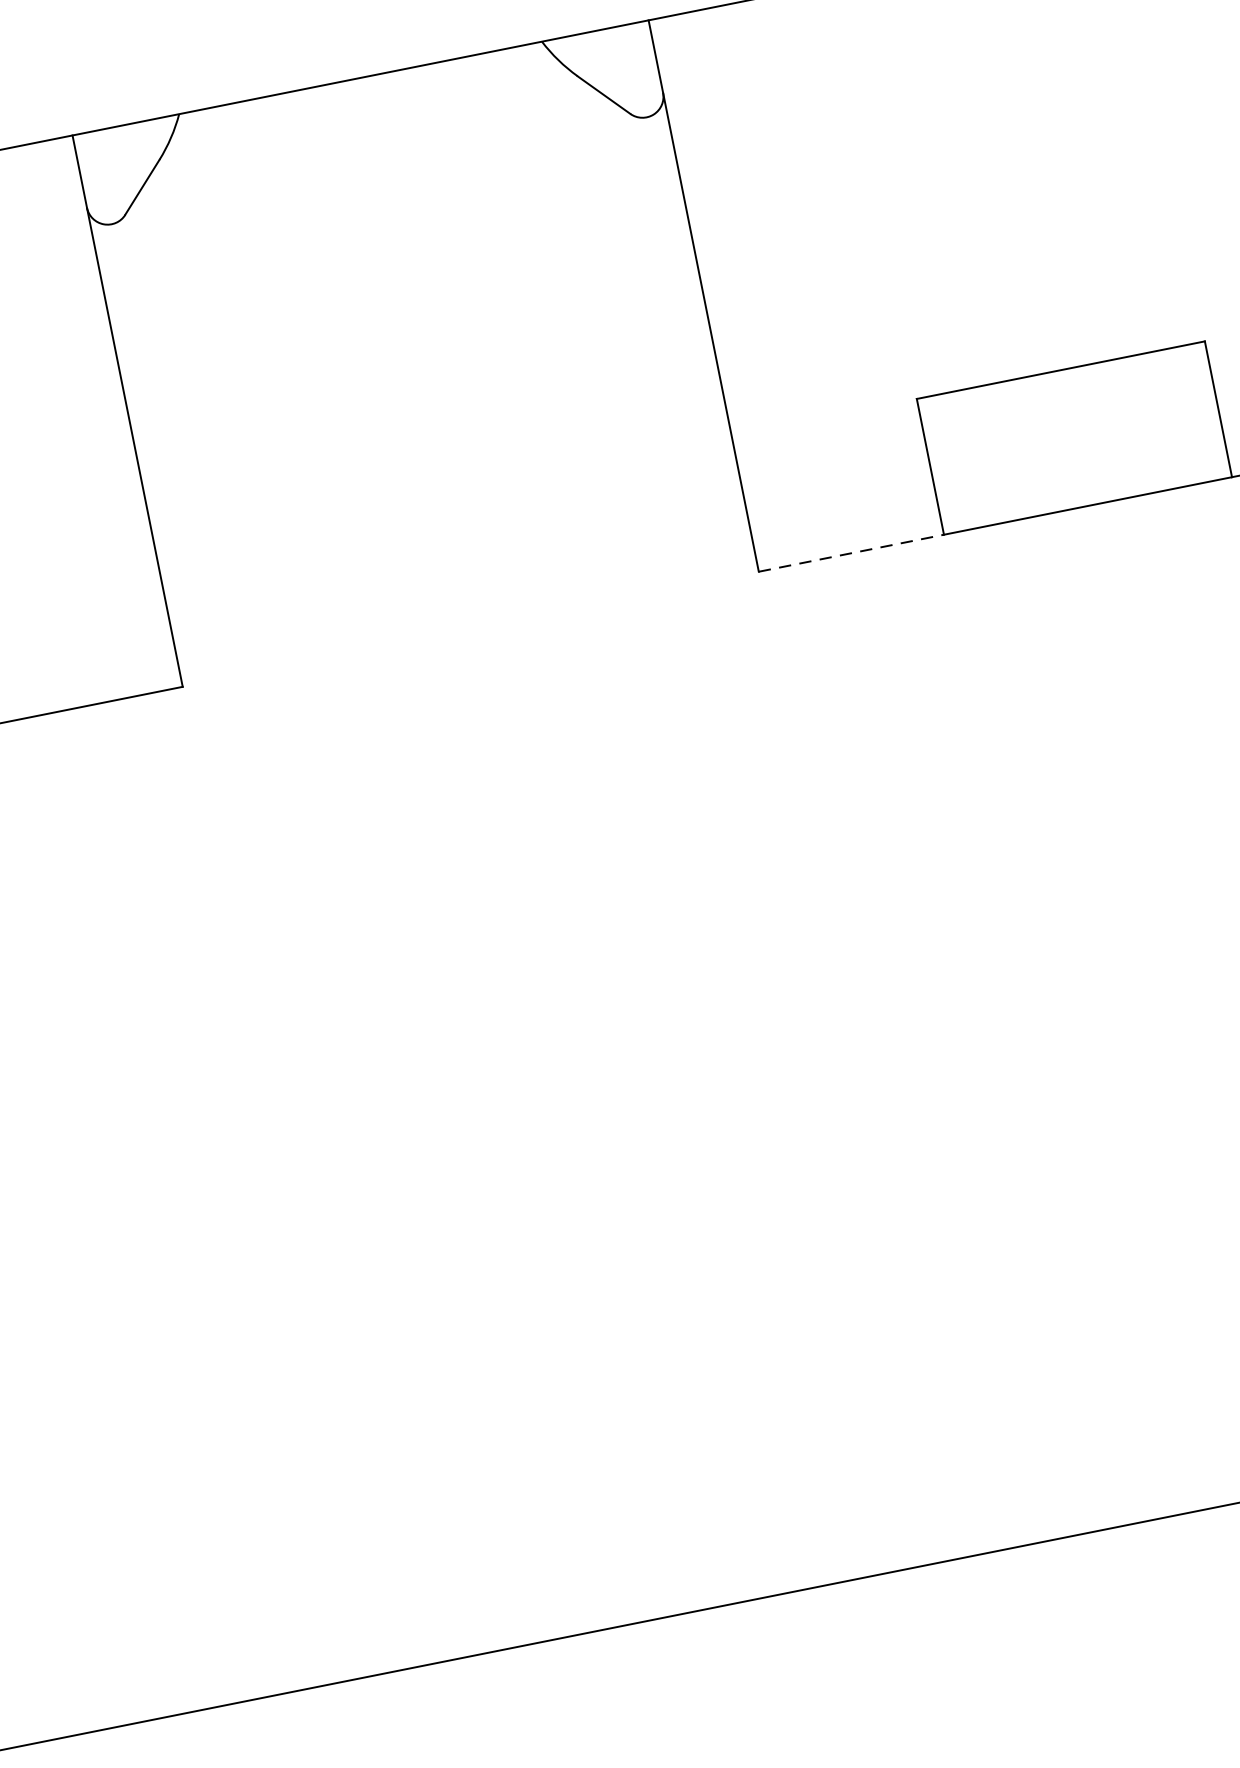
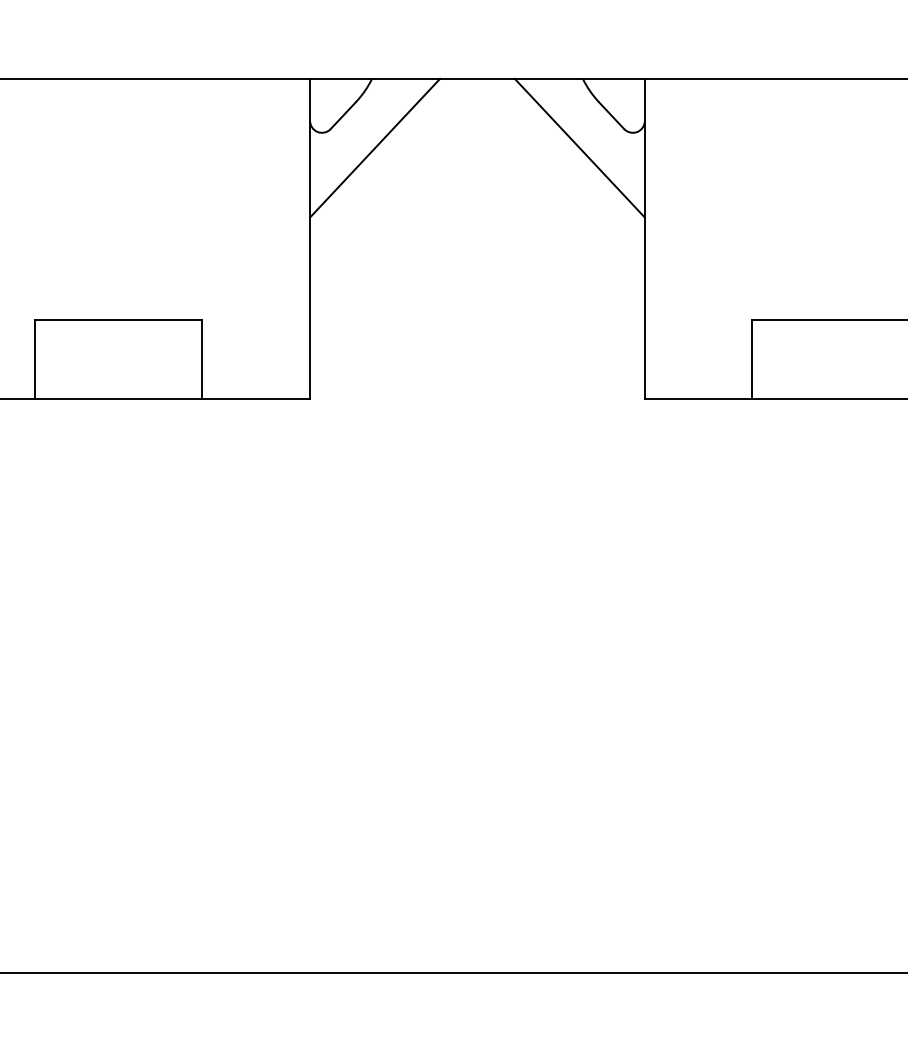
line: (559, 160) -> (579, 147), added
line: (208, 231) -> (375, 147), added
line: (851, 553) -> (698, 399), dashed -> solid

